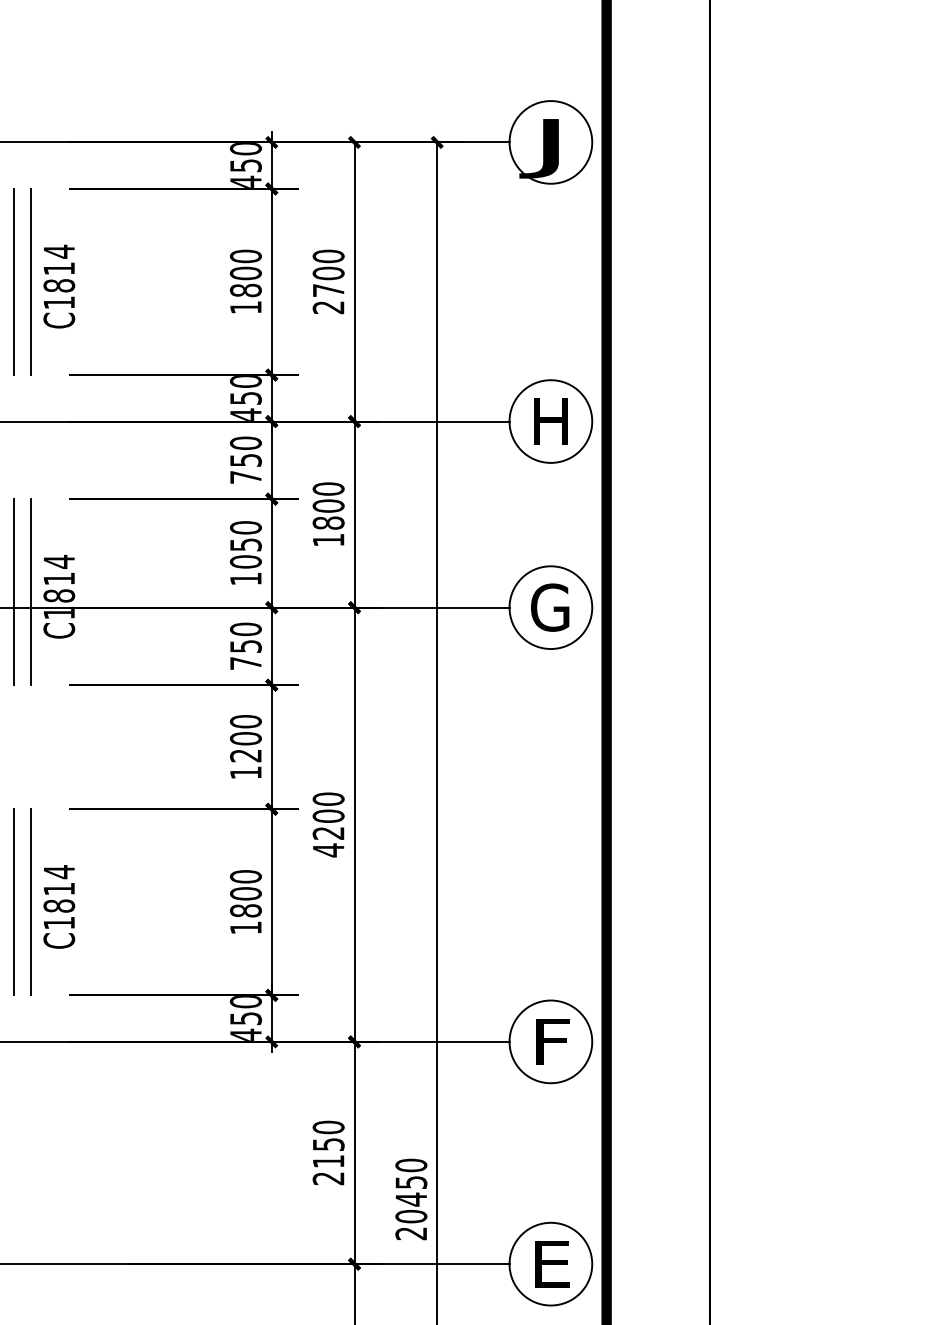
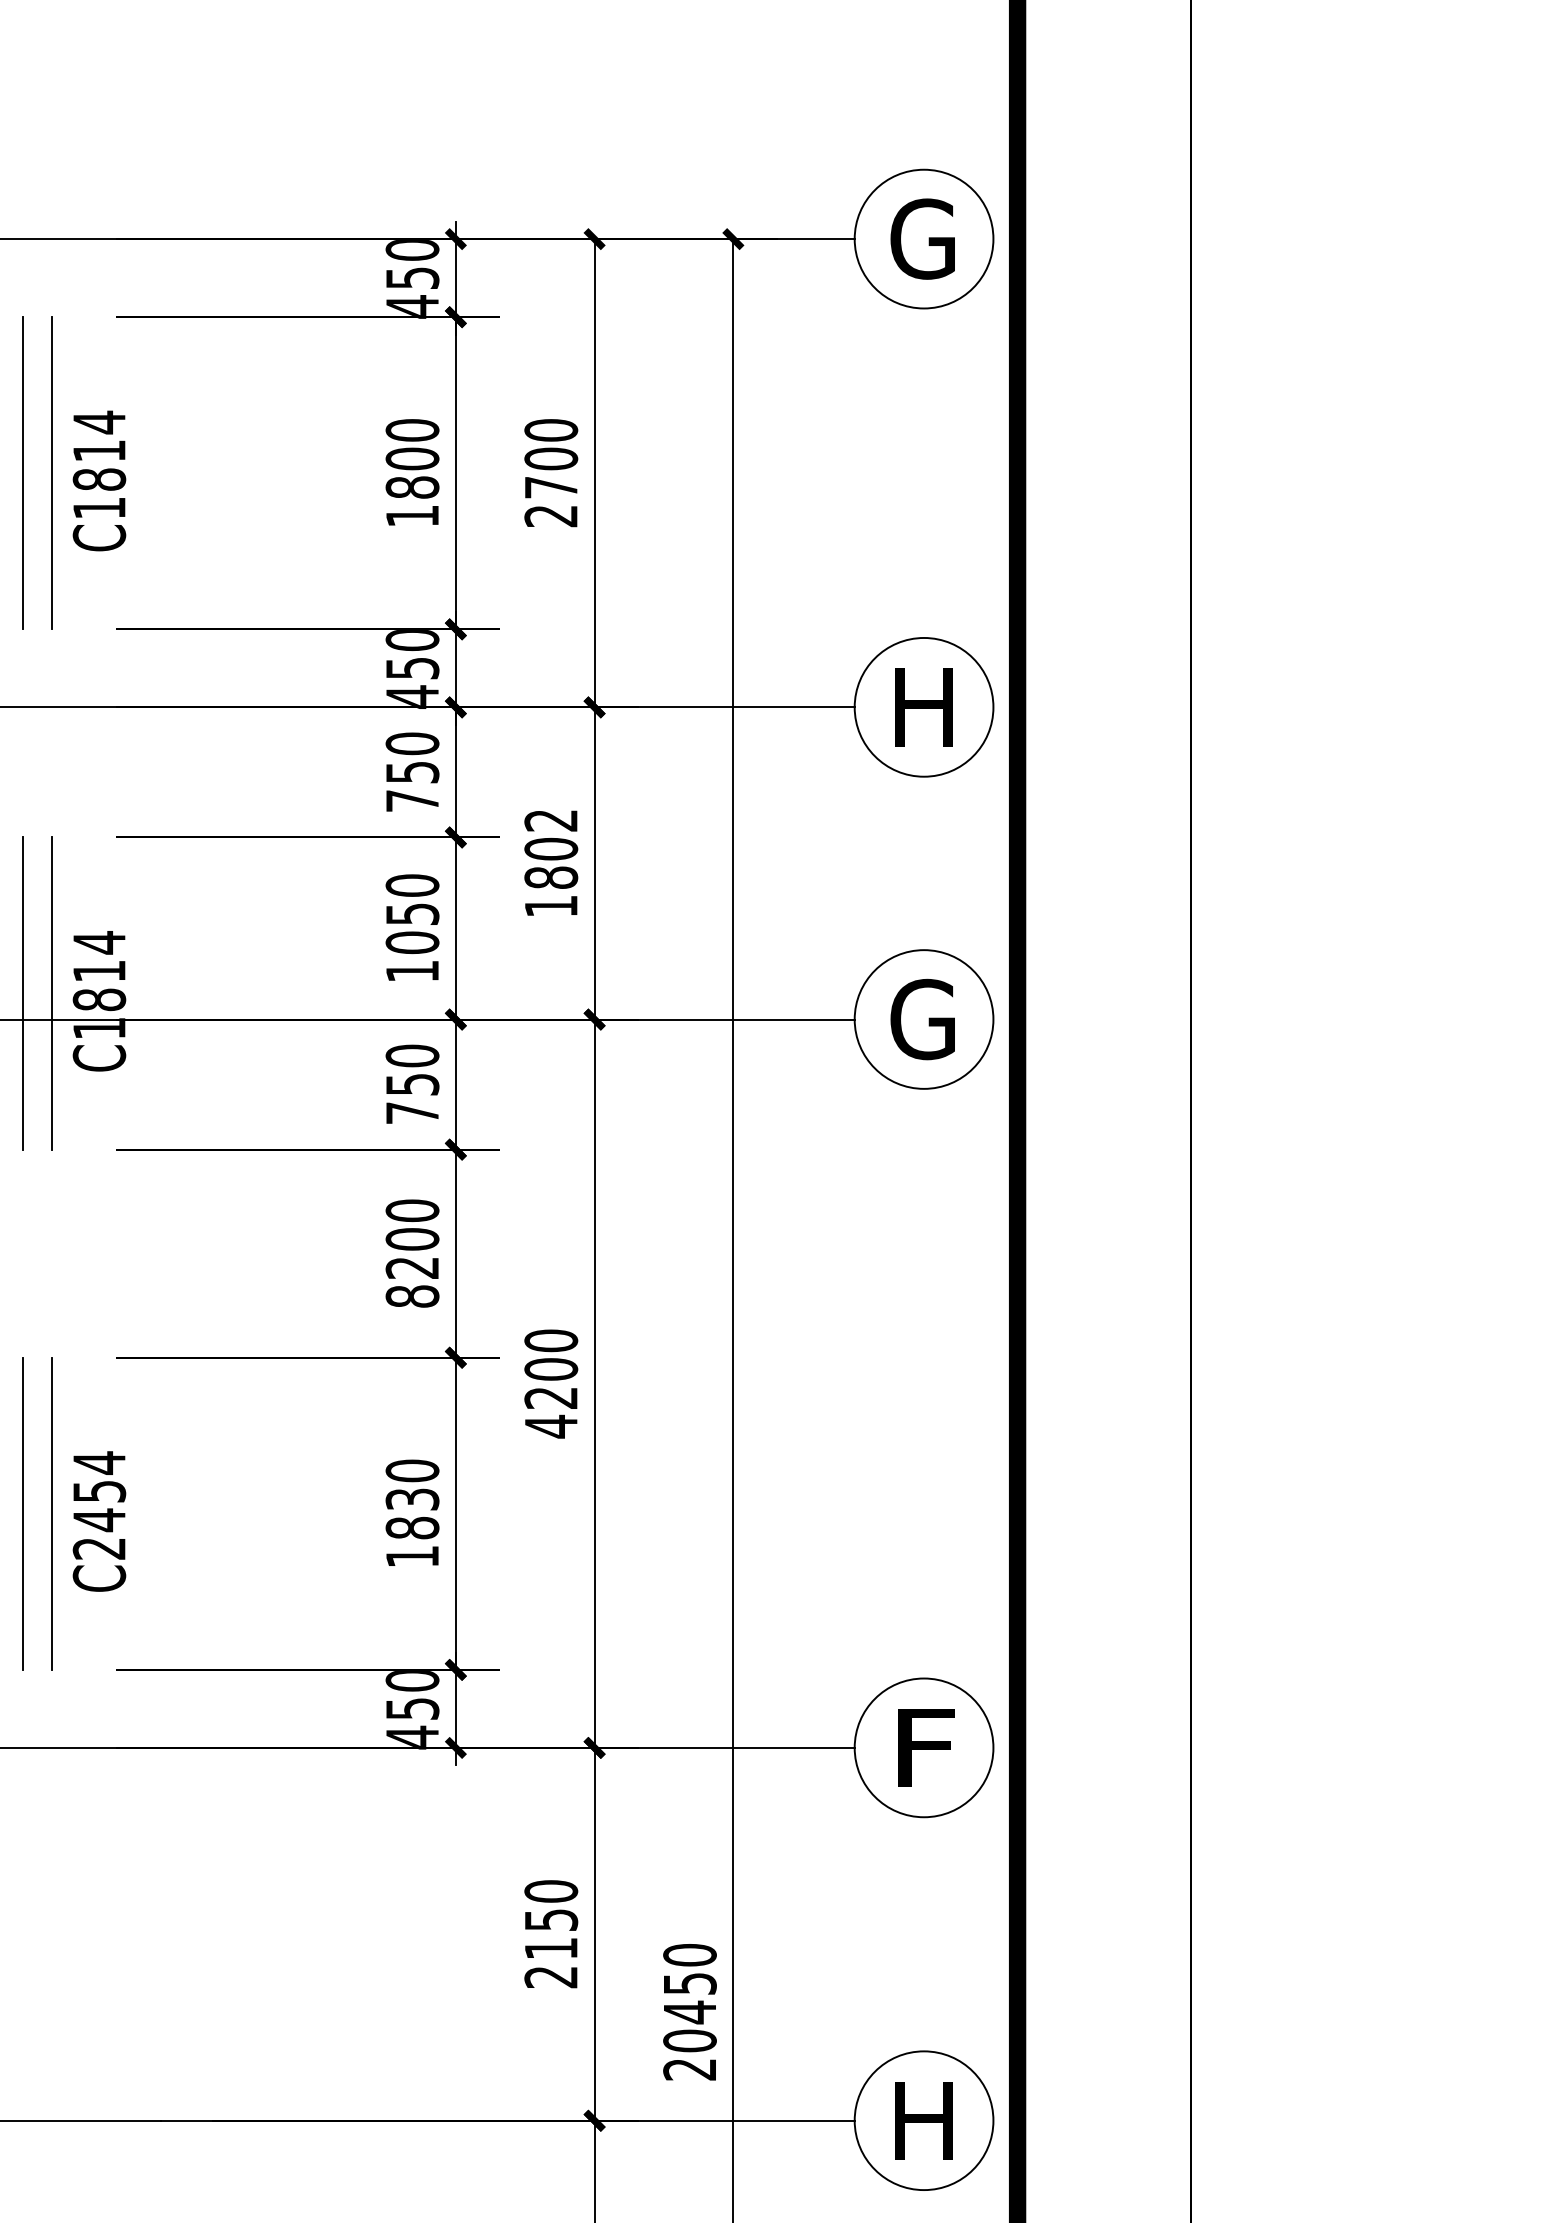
text: (544, 148) -> (913, 249), J -> G
text: (328, 488) -> (551, 819), 1800 -> 1802
text: (245, 772) -> (411, 1296), 1200 -> 8200
text: (245, 893) -> (411, 1498), 1800 -> 1830
text: (59, 906) -> (99, 1520), C1814 -> C2454
text: (551, 1264) -> (925, 2121), E -> H

